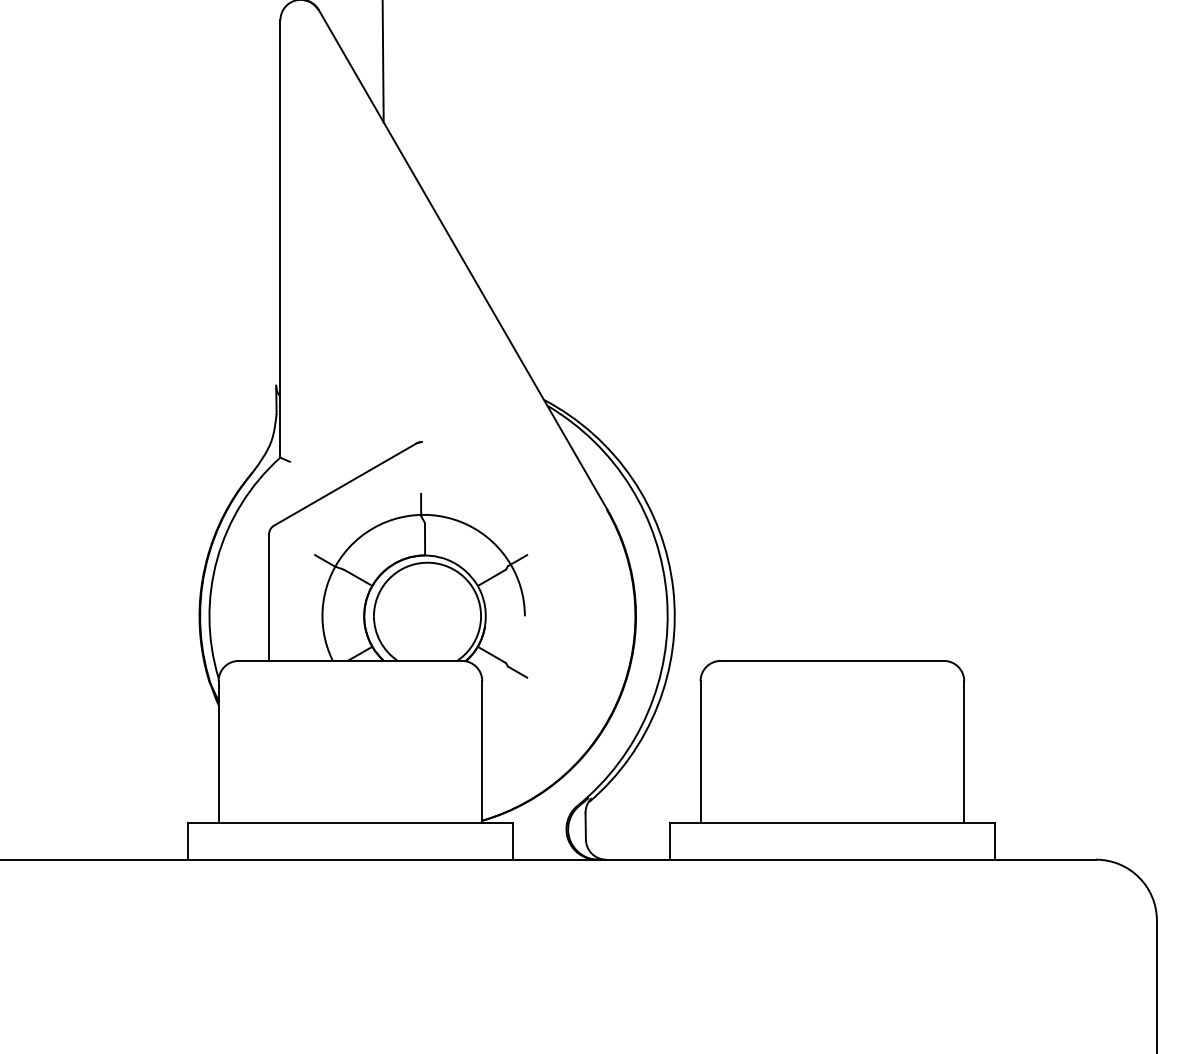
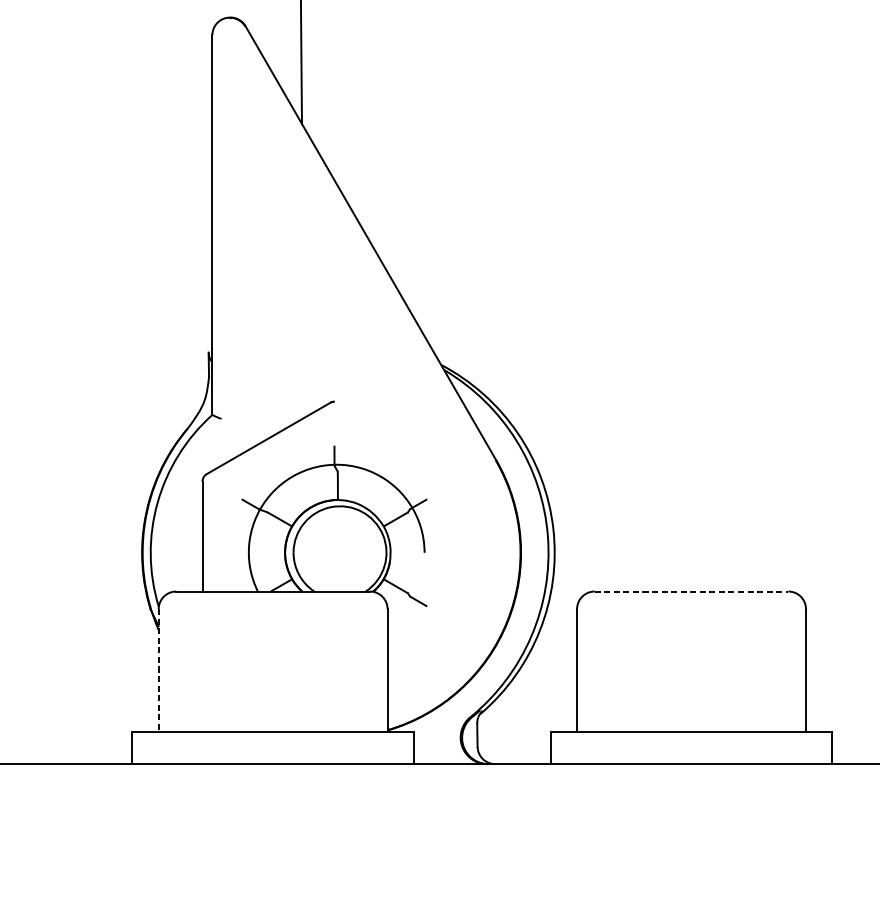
line: (832, 660) -> (691, 591), solid -> dashed
line: (218, 752) -> (158, 671), solid -> dashed

